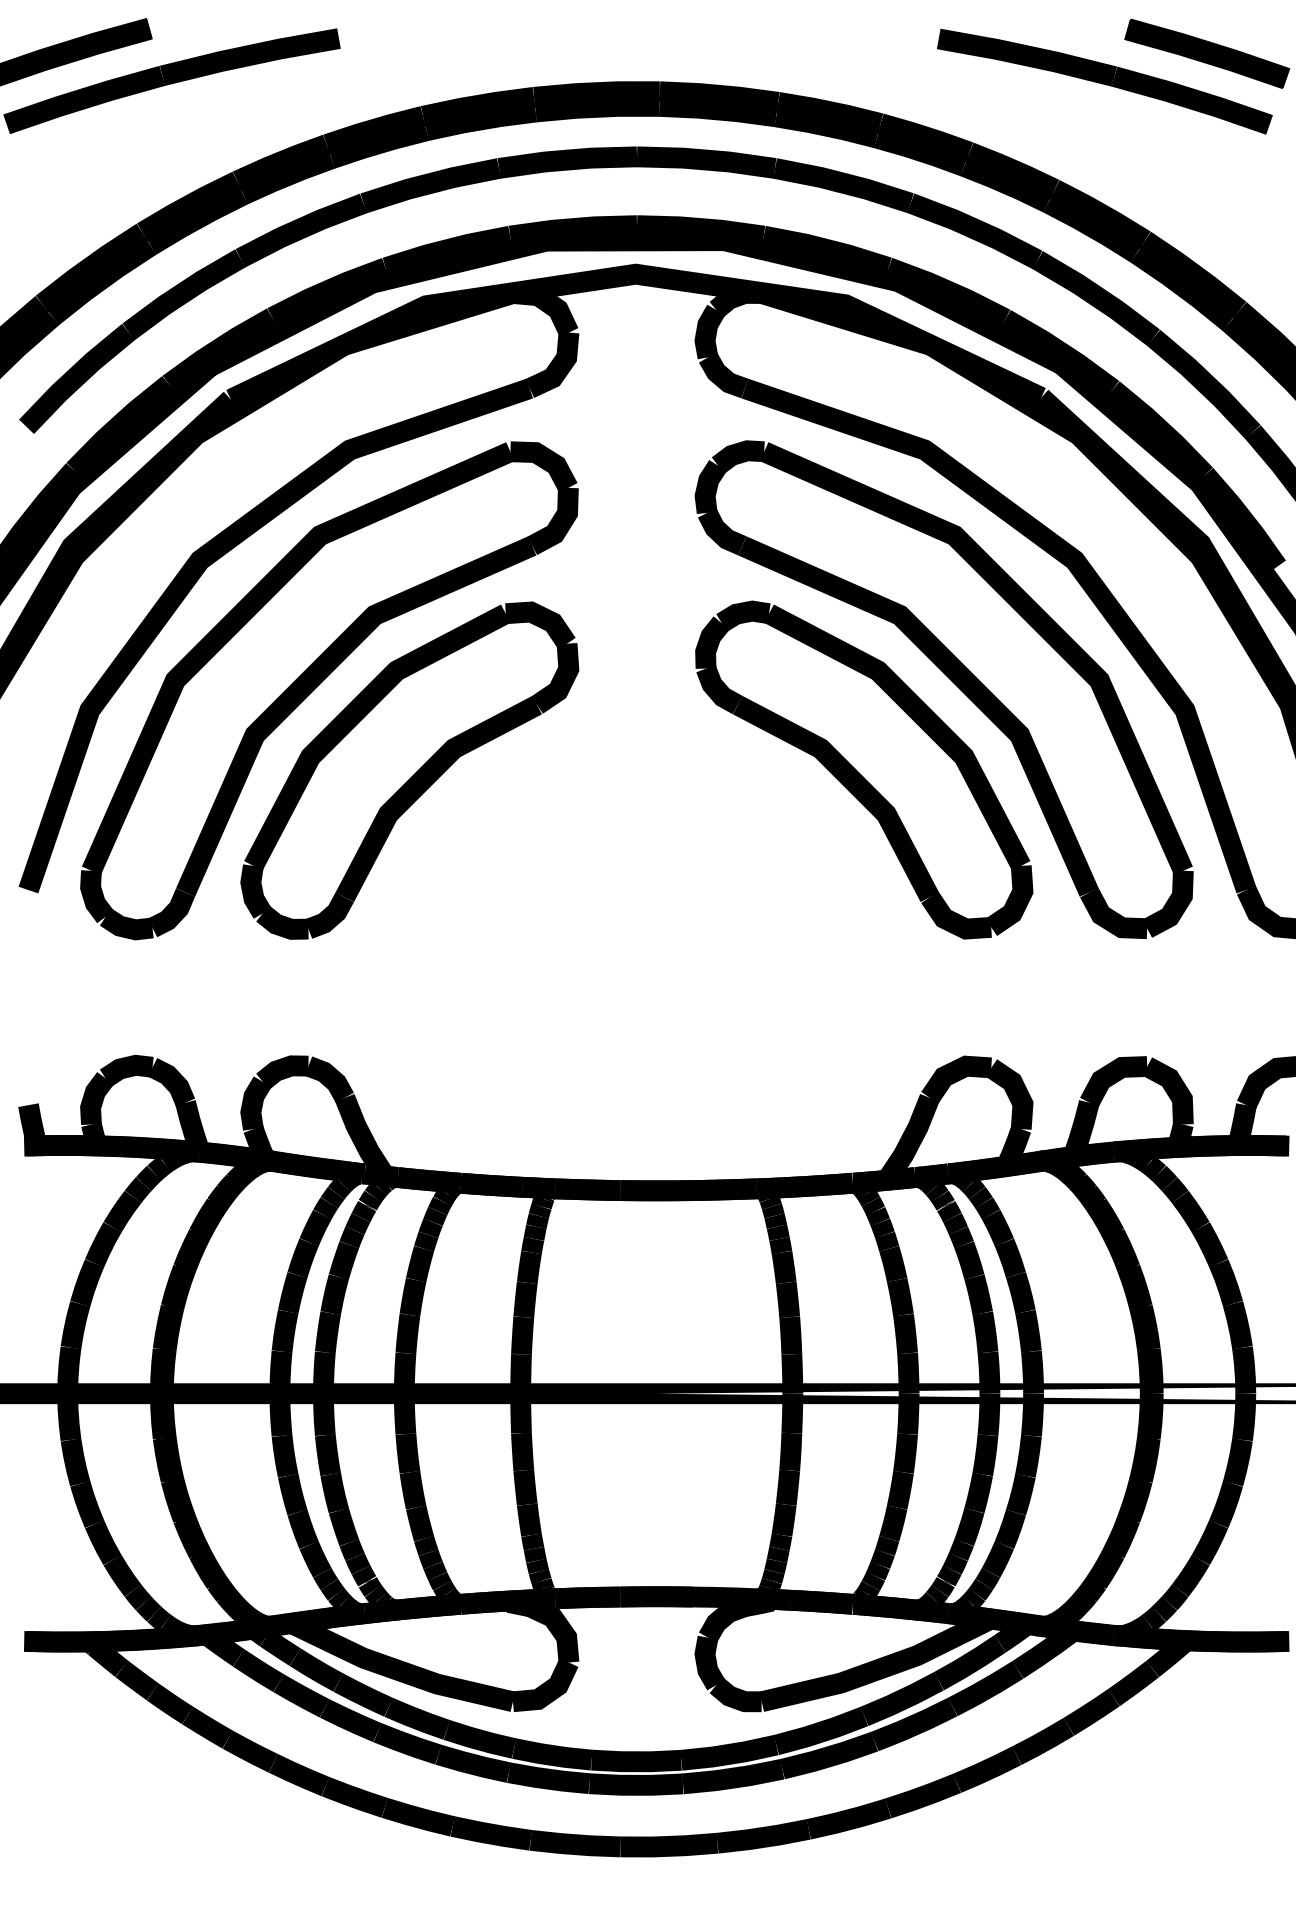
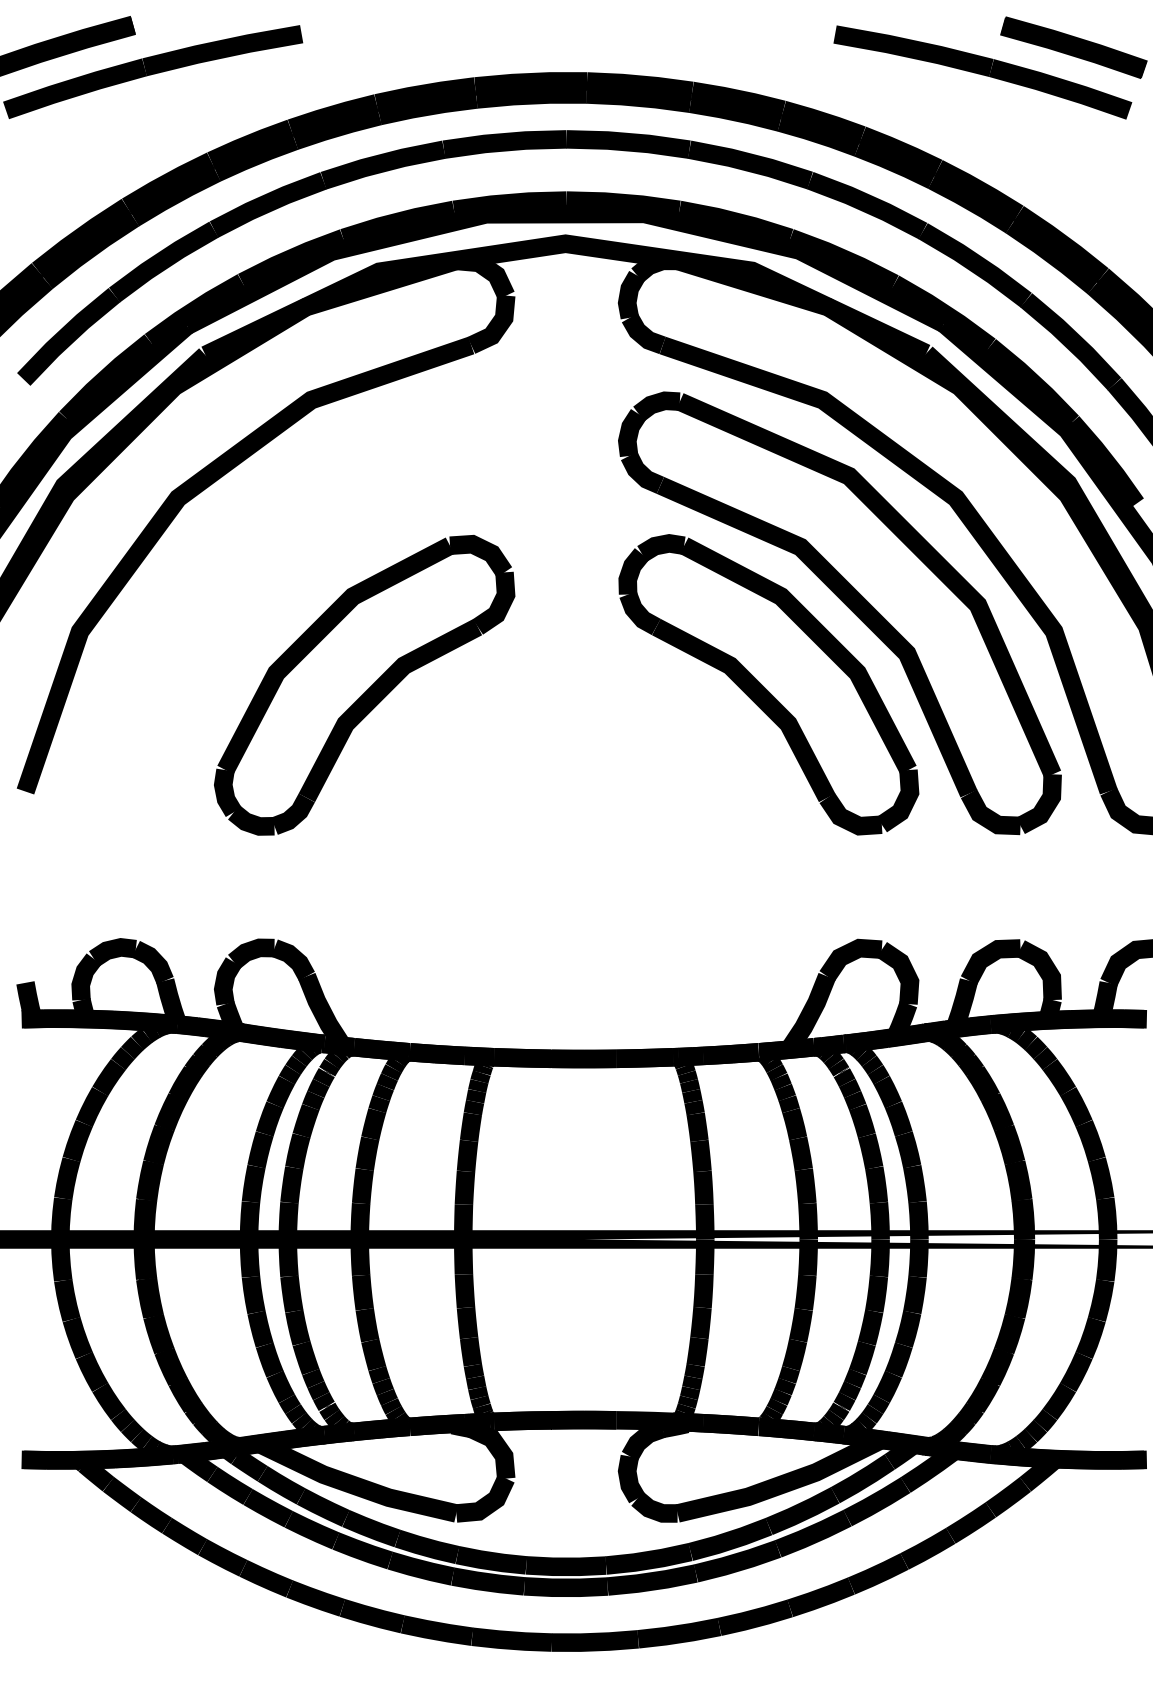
part: (321, 683) -> (286, 607), removed

